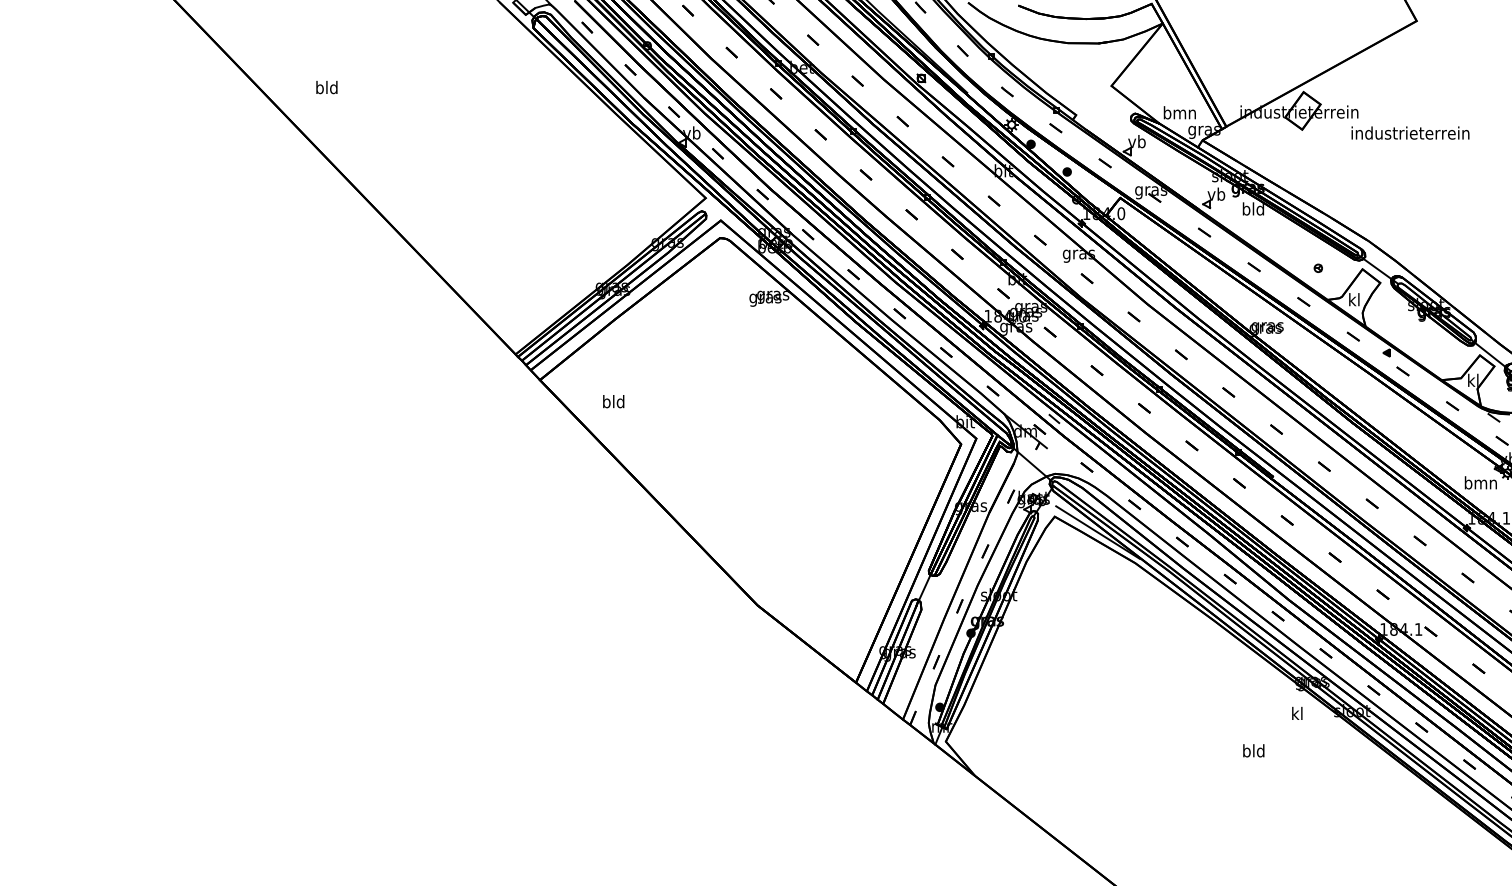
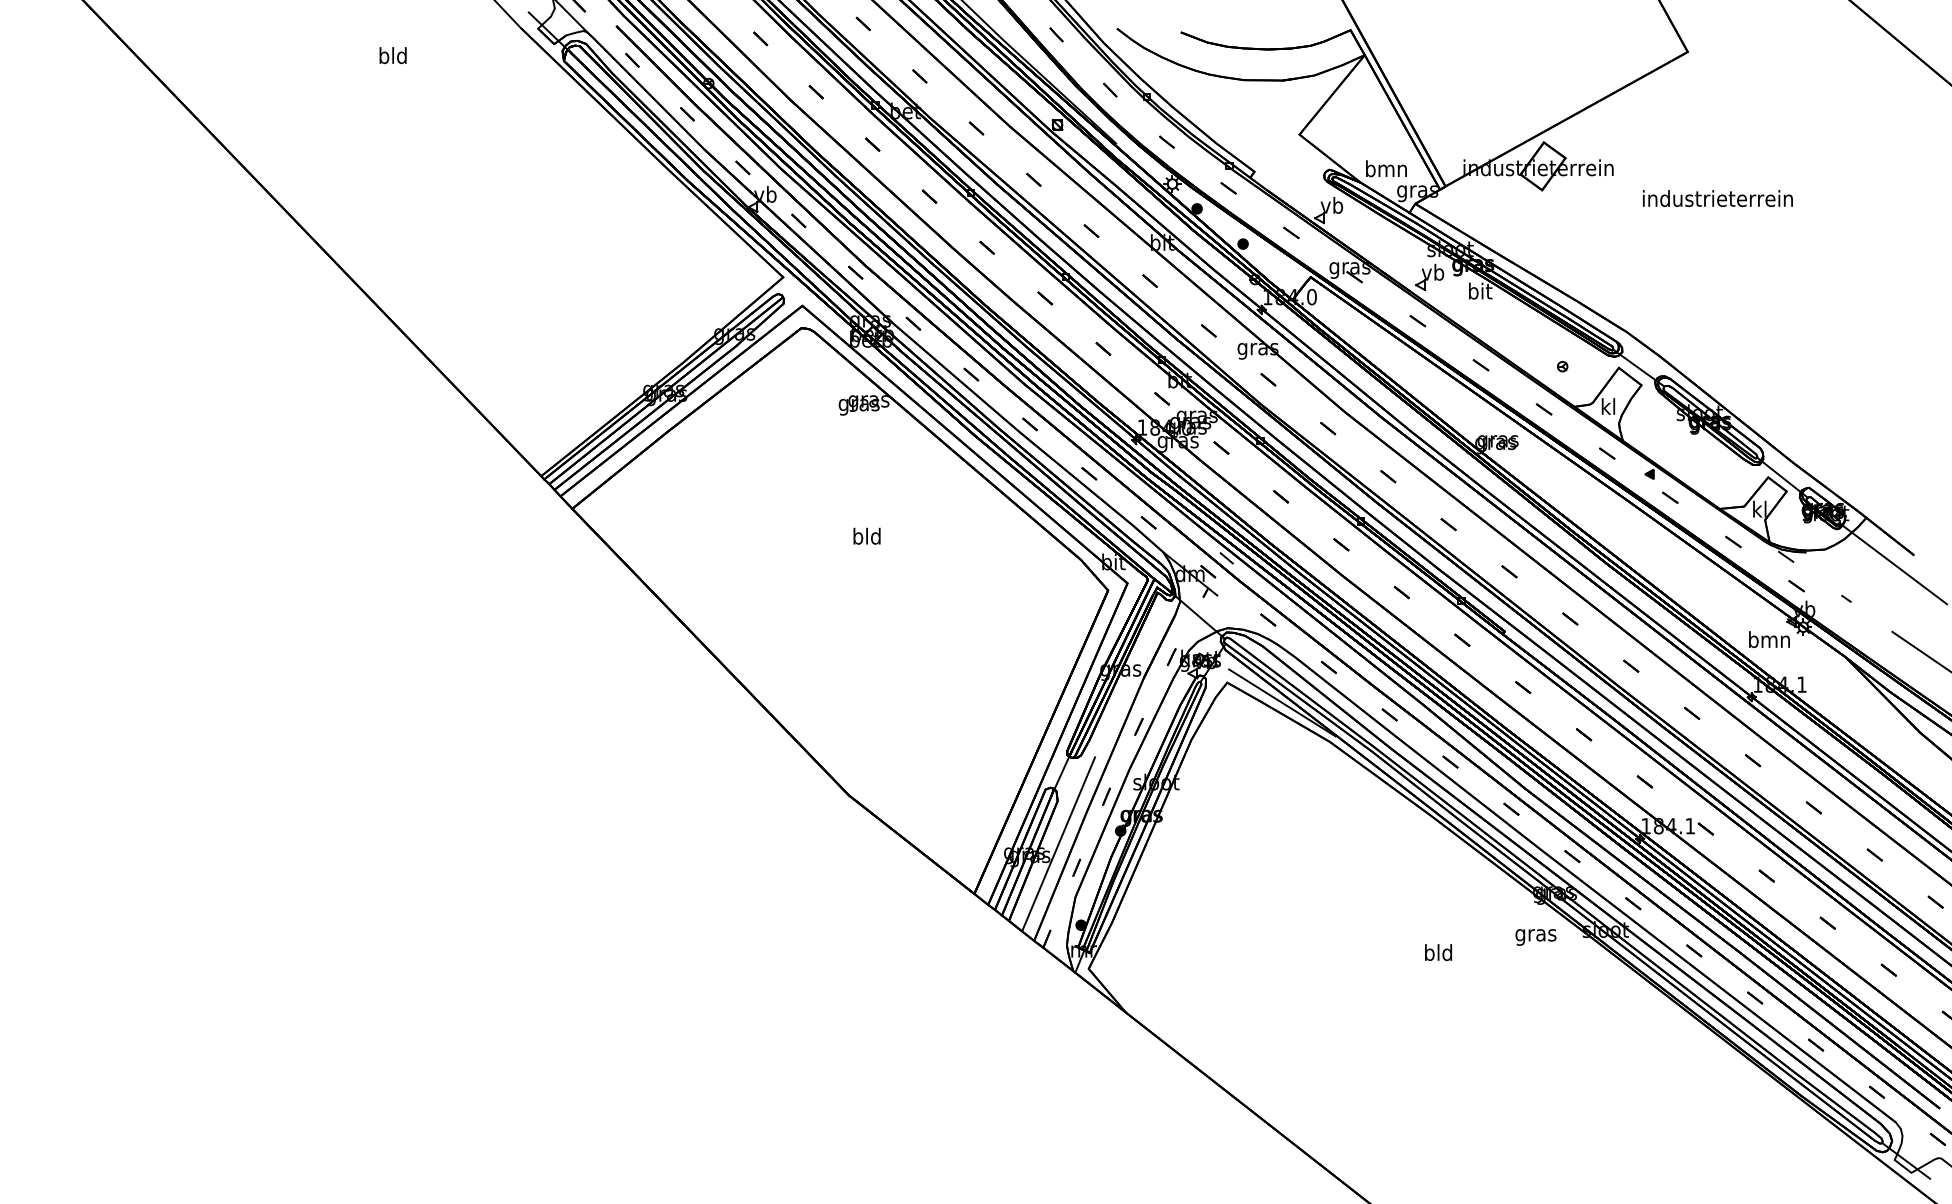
text: (326, 87) -> (392, 55), moved
text: (1410, 133) -> (1717, 198), moved
text: (1252, 208) -> (1479, 290), bld -> bit
text: (613, 401) -> (866, 535), moved
line: (922, 643) -> (1058, 844), added
text: (1297, 714) -> (1535, 934), kl -> gras
text: (1253, 750) -> (1438, 952), moved

